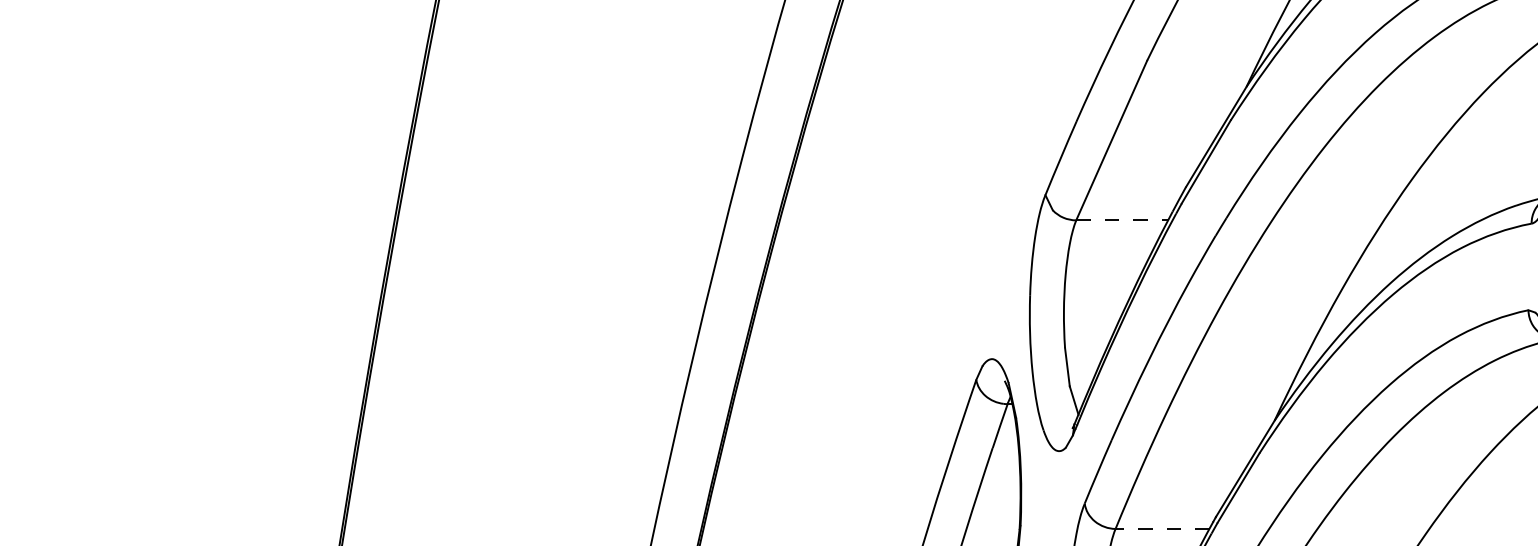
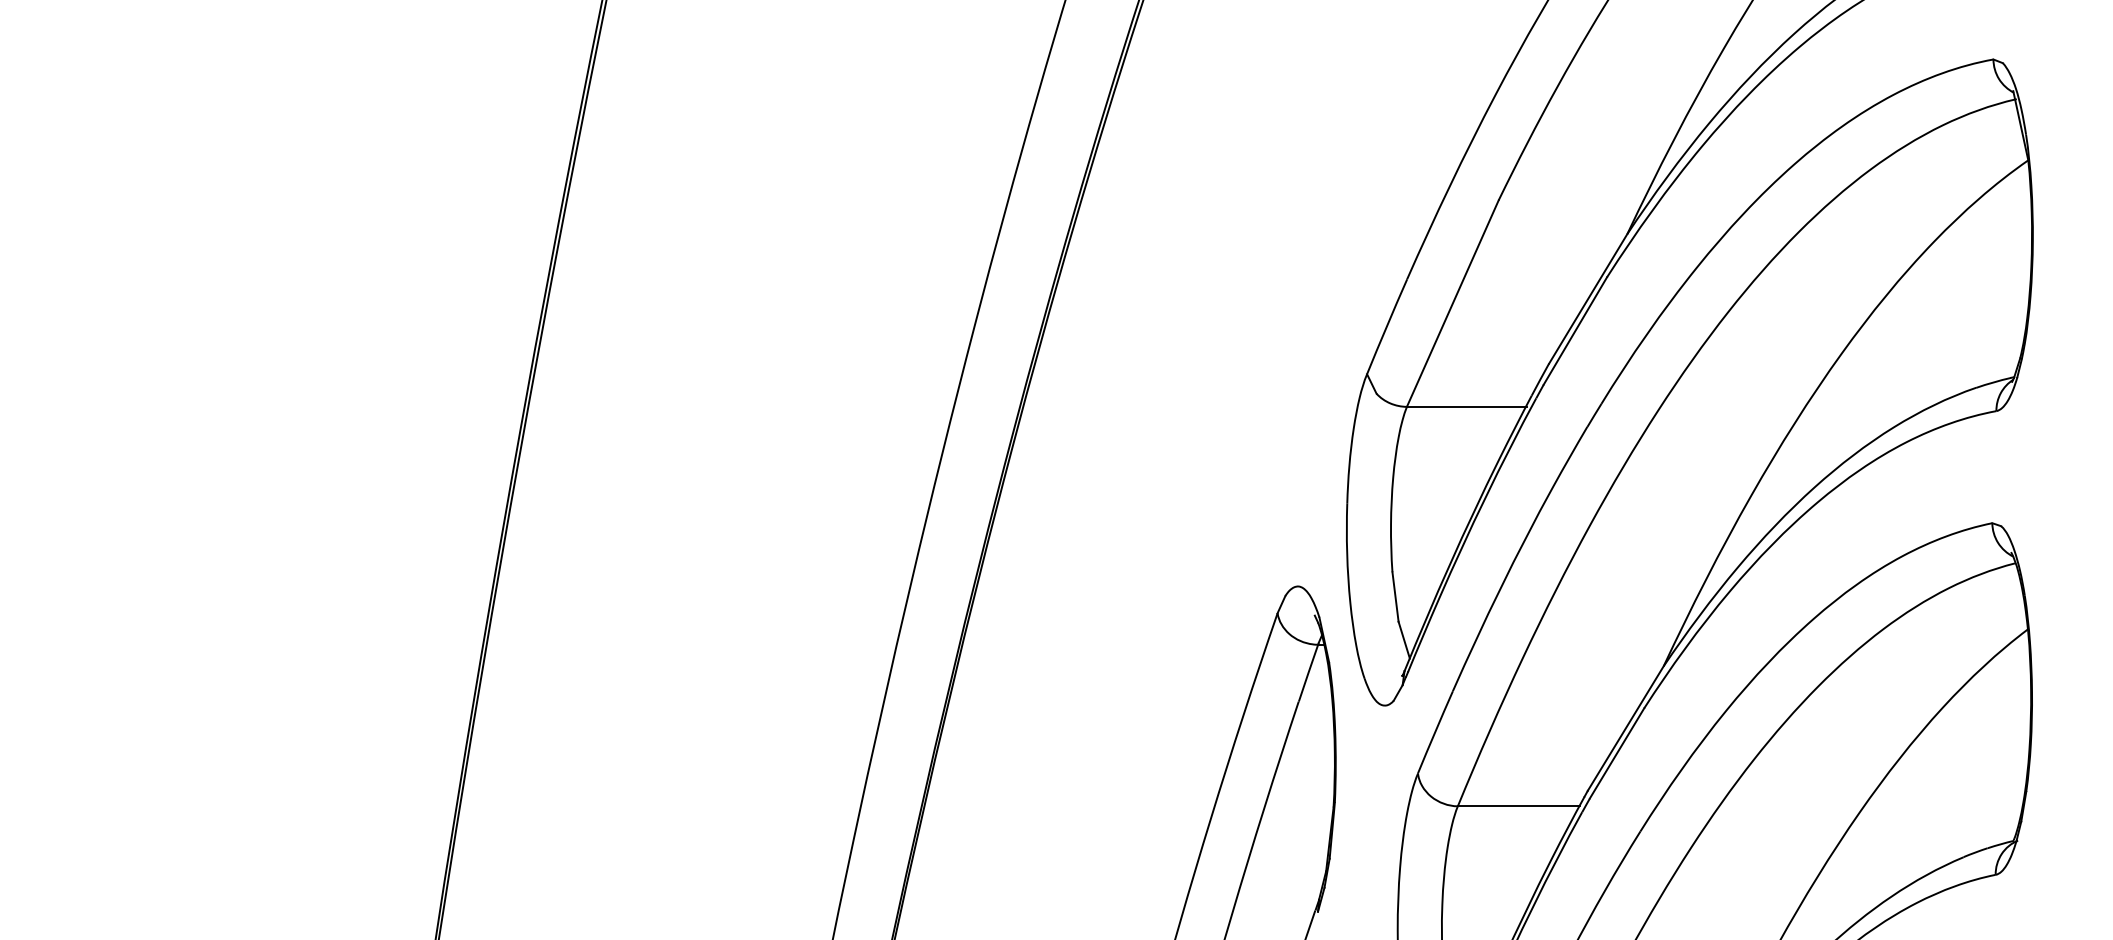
line: (1122, 220) -> (1466, 406), dashed -> solid
line: (1162, 529) -> (1518, 806), dashed -> solid

